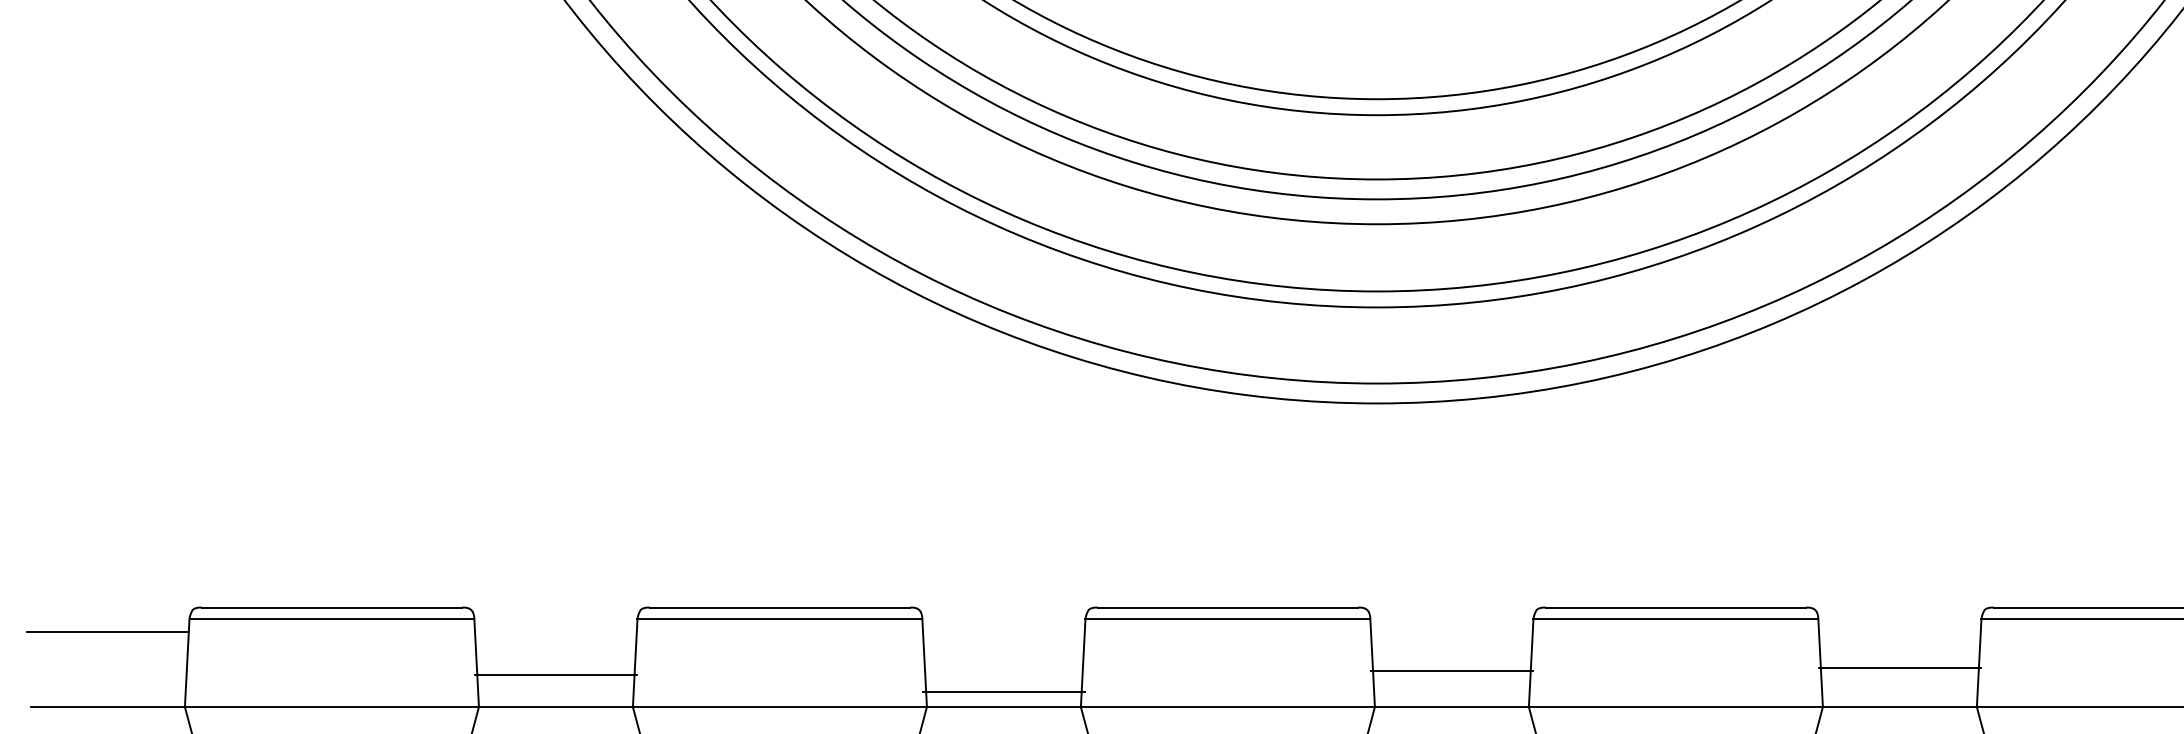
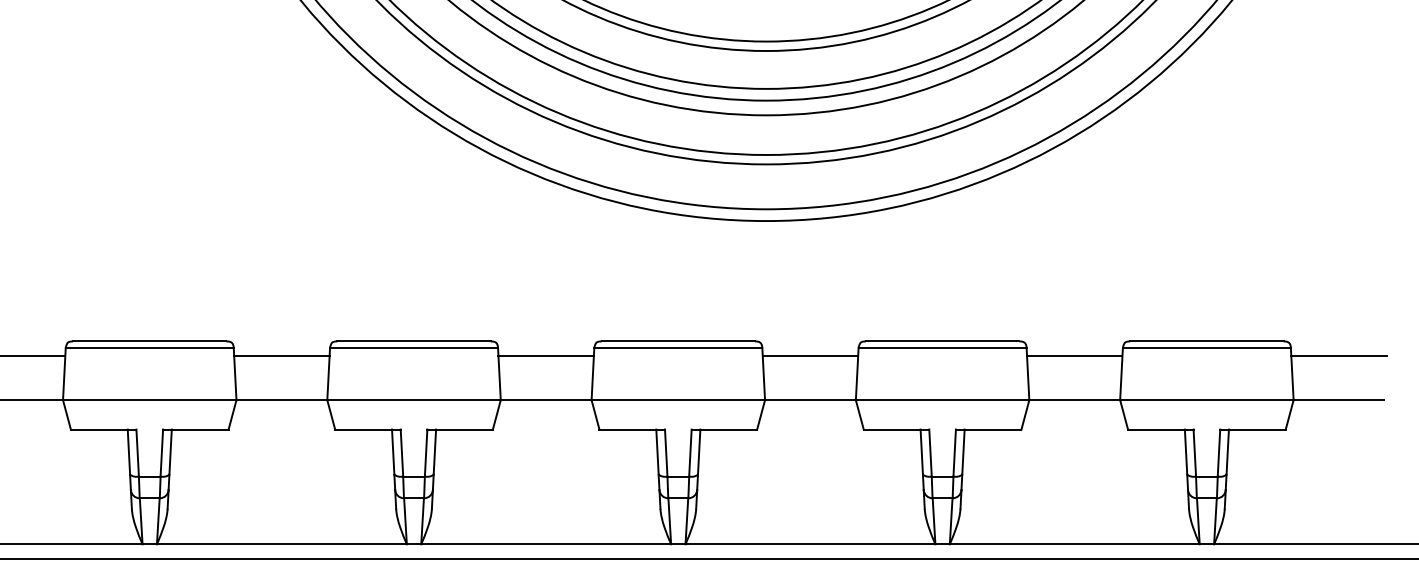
line: (1899, 668) -> (1074, 356), moved
line: (1451, 672) -> (810, 356), moved
line: (555, 675) -> (281, 356), moved
line: (1002, 692) -> (545, 356), moved

